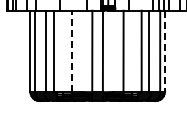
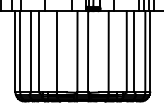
line: (71, 51) -> (56, 51), dashed -> solid
line: (165, 51) -> (150, 51), dashed -> solid

